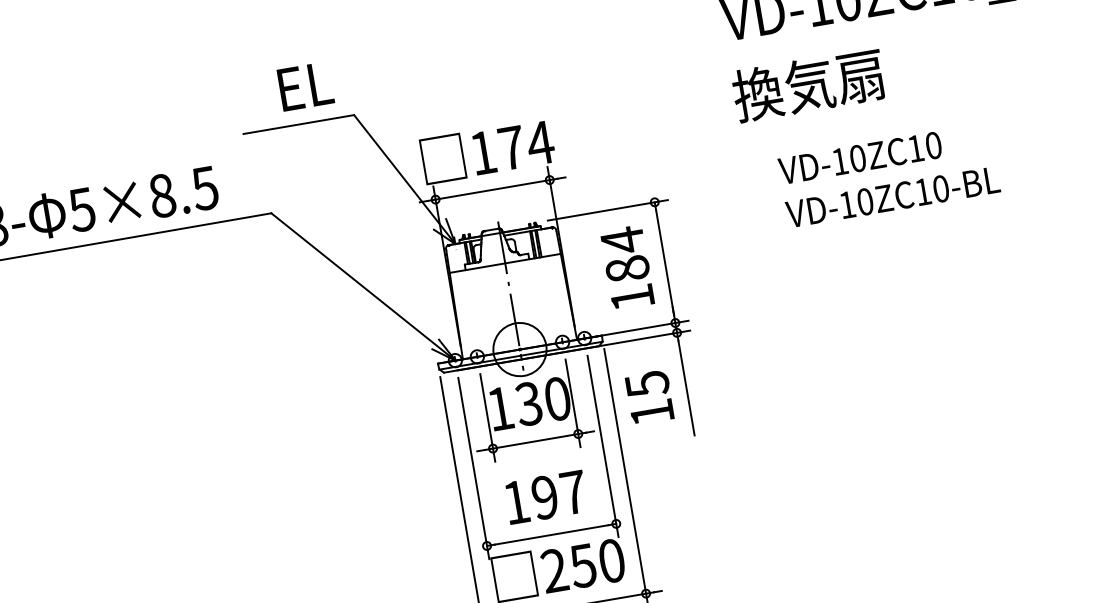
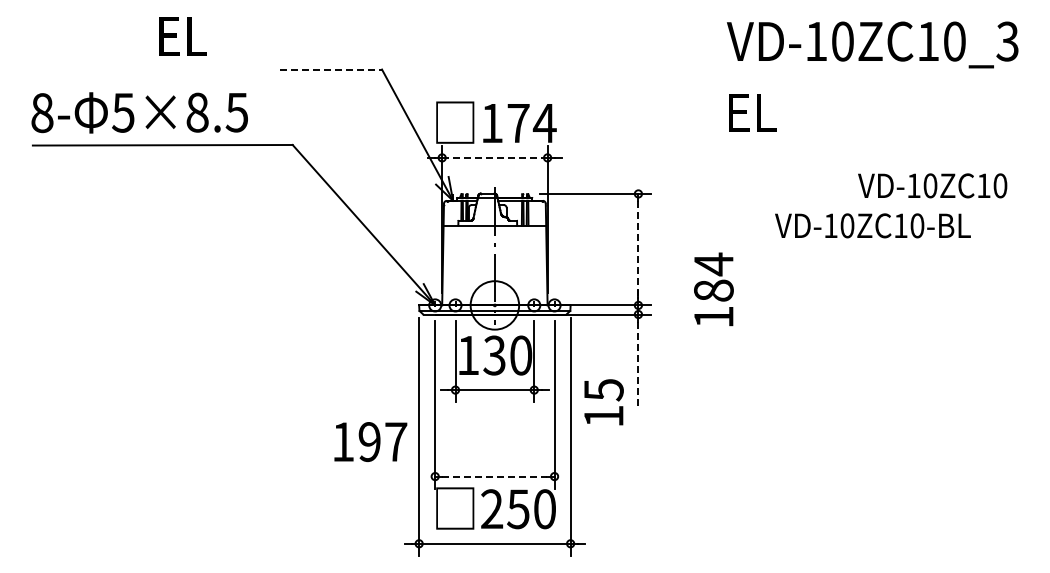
text: (808, 85) -> (794, 112), 換気扇 -> EL
text: (305, 86) -> (182, 36), moved
line: (299, 124) -> (331, 69), solid -> dashed
text: (860, 157) -> (932, 185), moved
line: (492, 189) -> (494, 157), solid -> dashed
text: (892, 196) -> (872, 225), moved
line: (665, 263) -> (638, 250), solid -> dashed
text: (627, 267) -> (713, 289), moved
line: (686, 388) -> (638, 365), solid -> dashed
text: (649, 397) -> (603, 402), moved
text: (545, 496) -> (370, 441), moved
line: (552, 534) -> (495, 476), solid -> dashed

